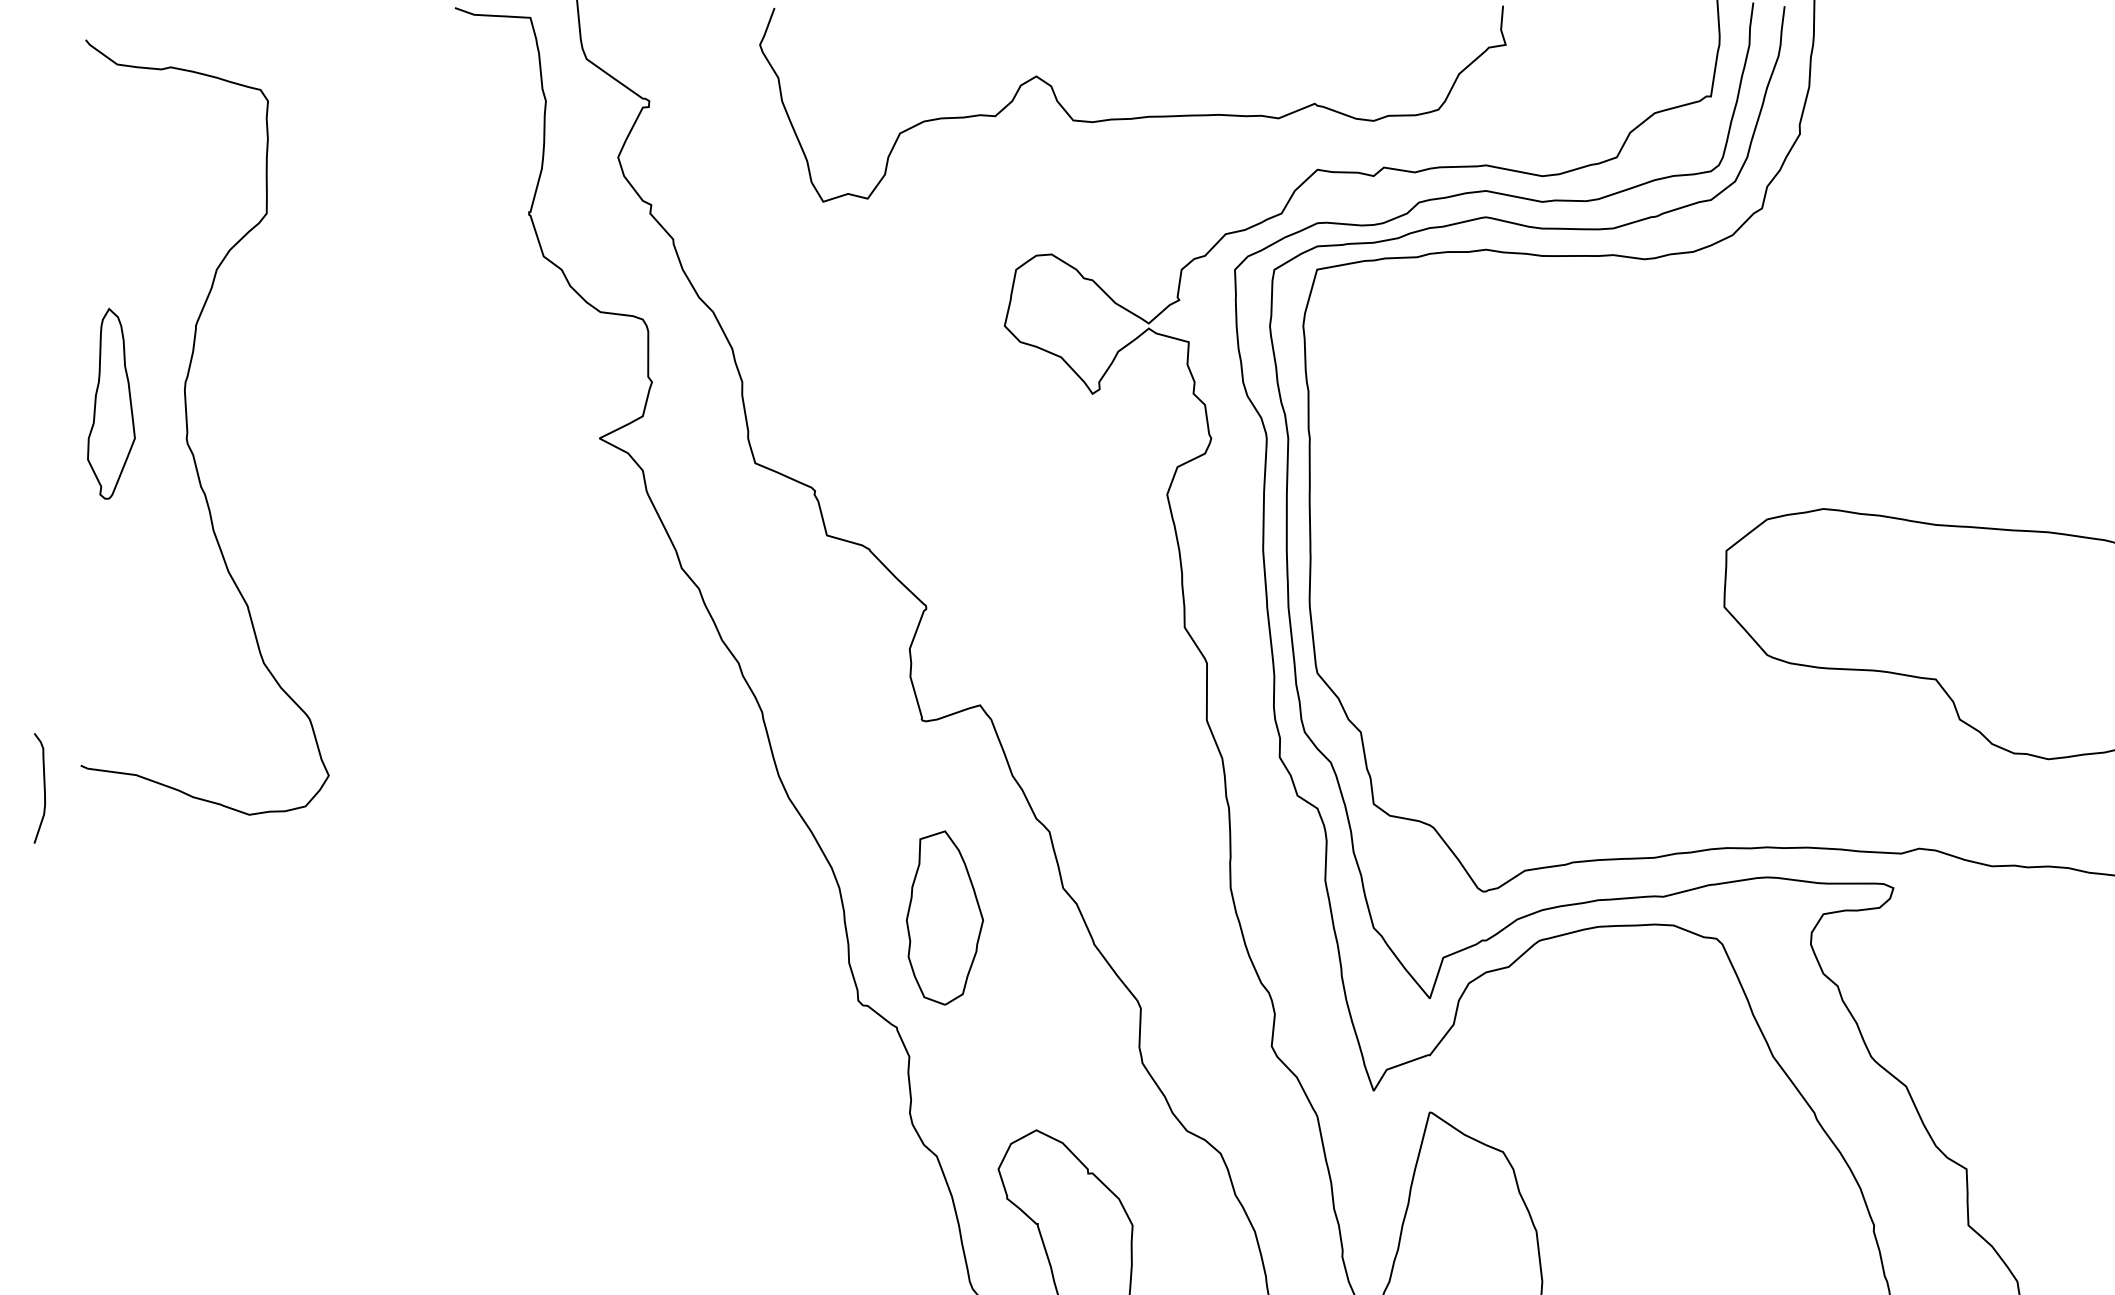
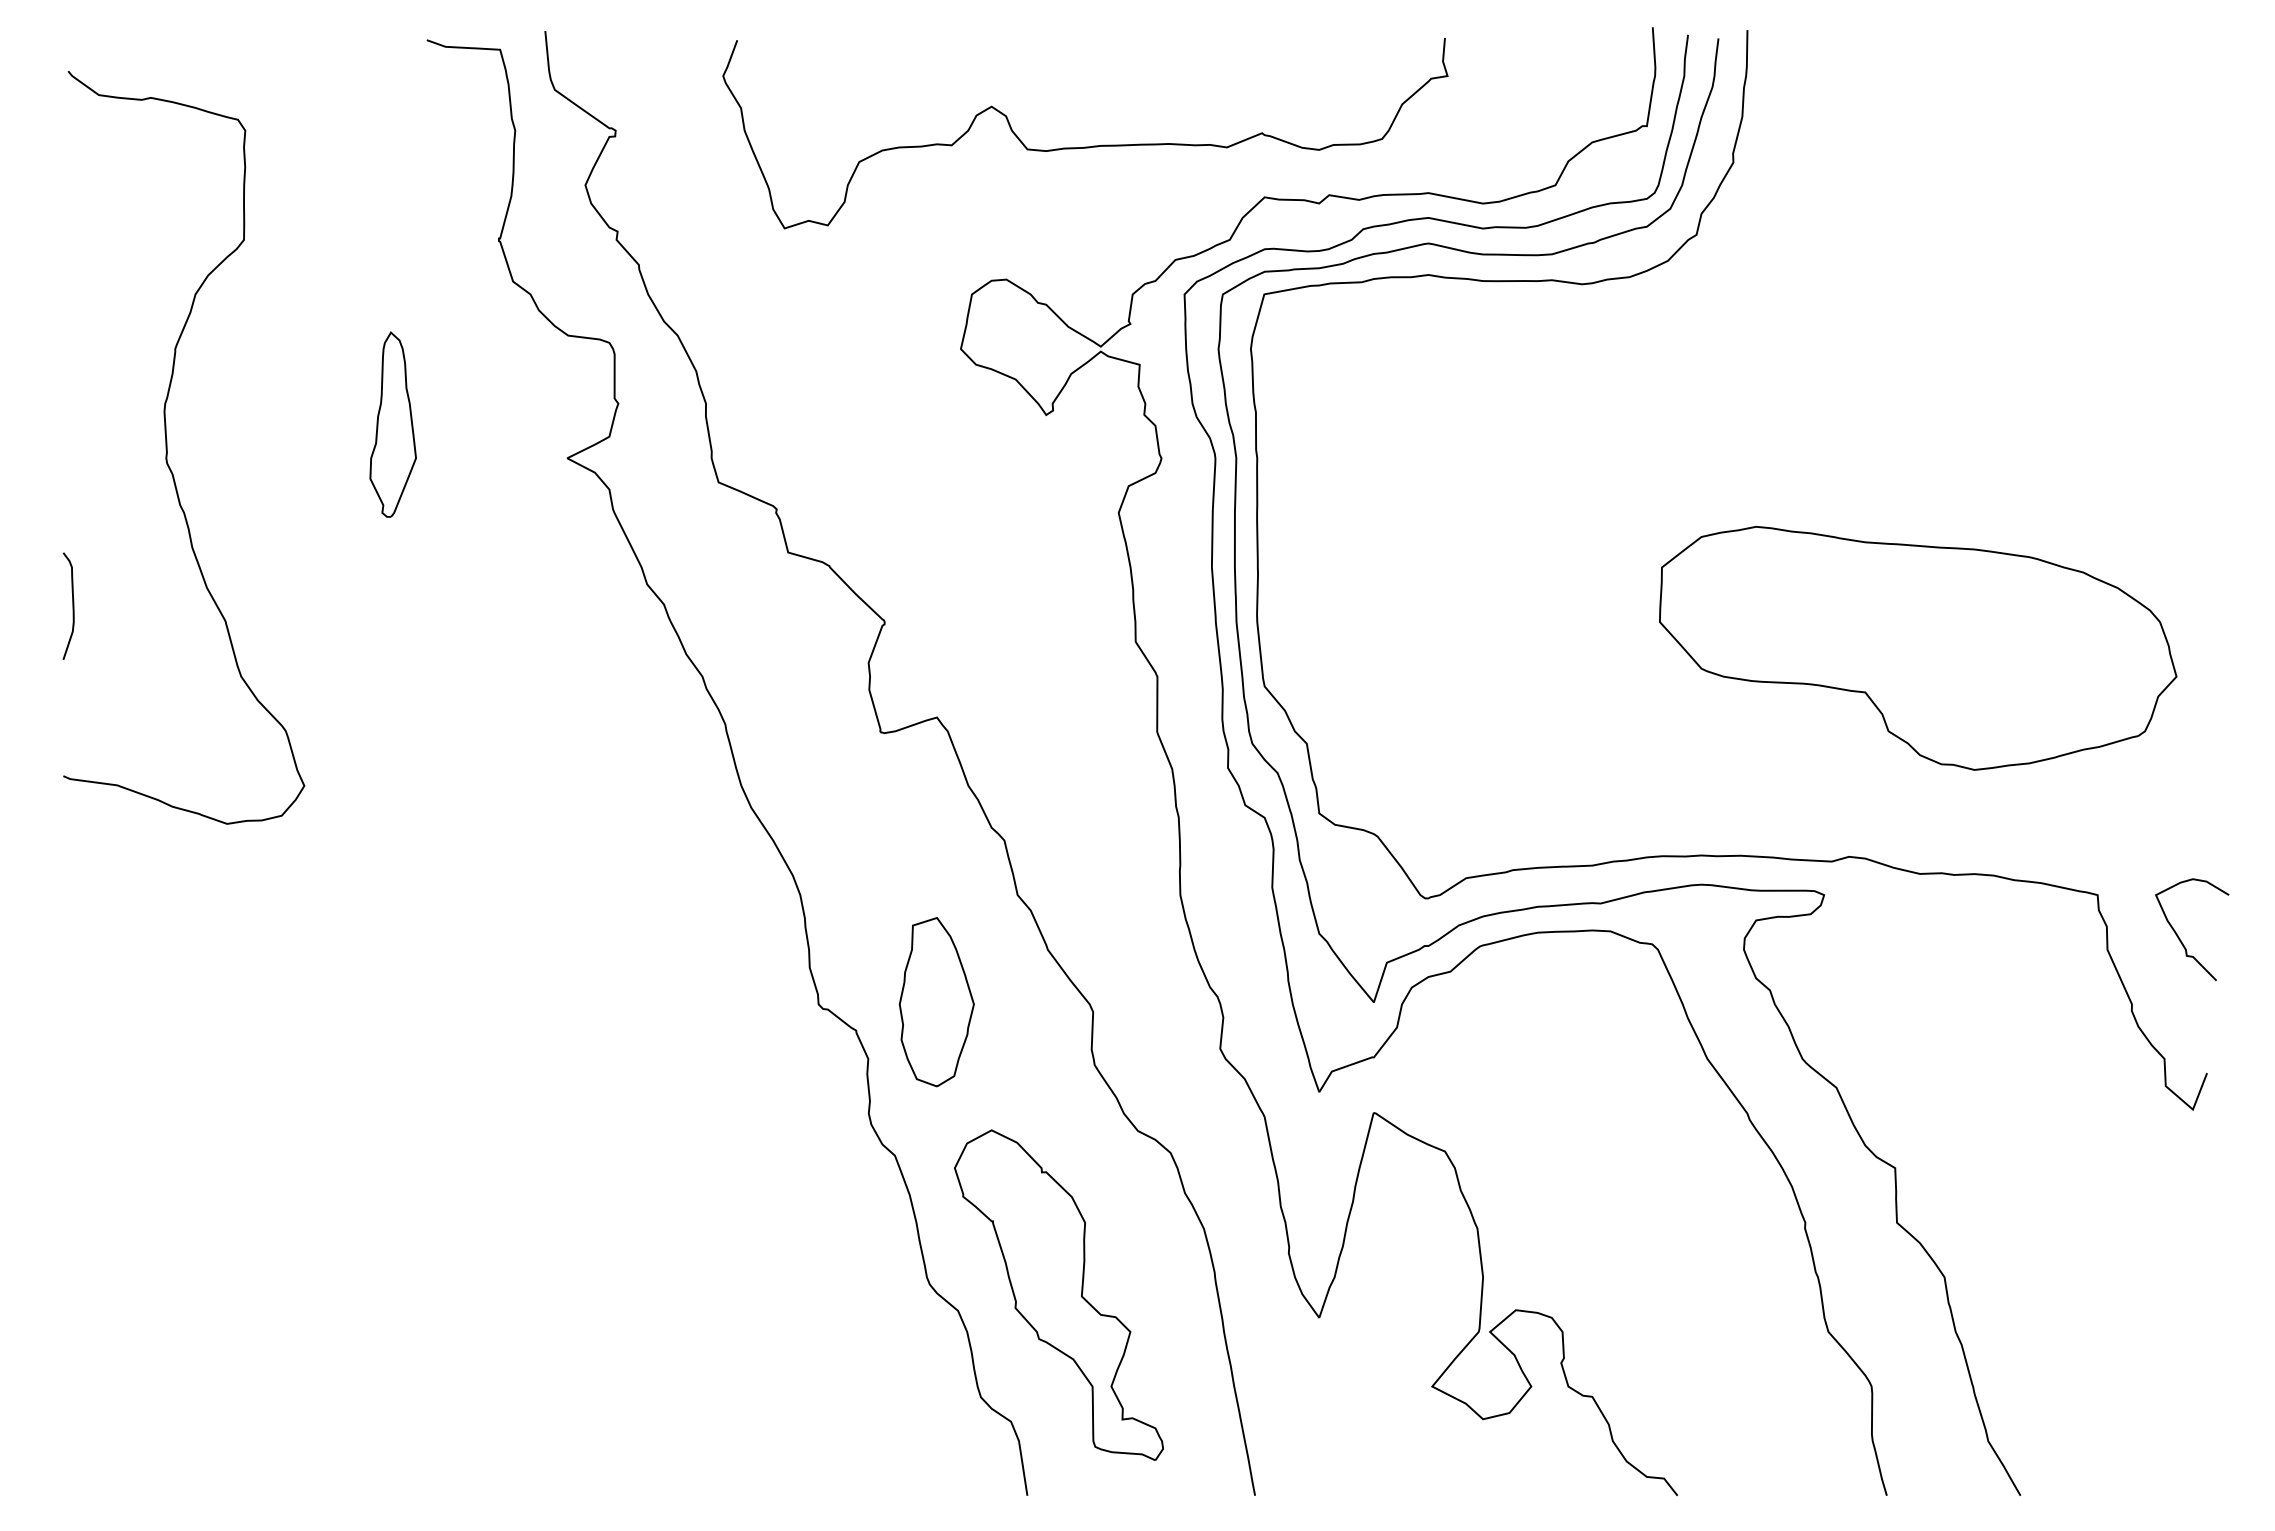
part: (110, 403) -> (392, 424), moved
curve: (43, 787) -> (72, 605), moved
part: (944, 918) -> (936, 1002), moved

